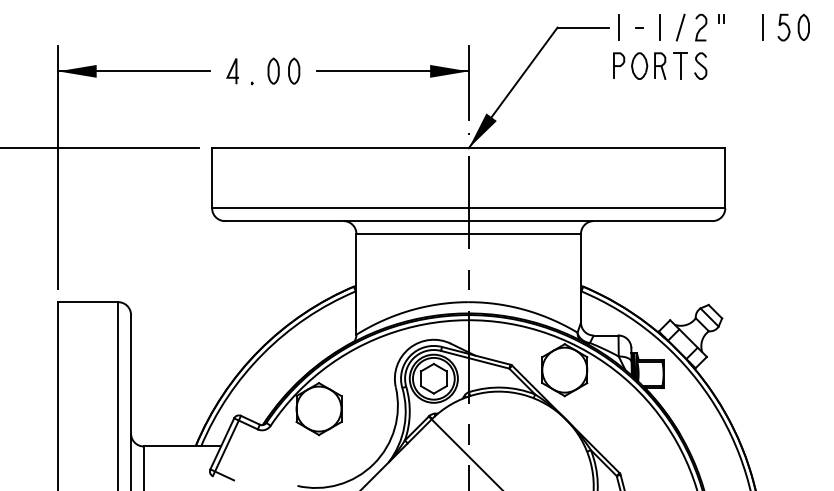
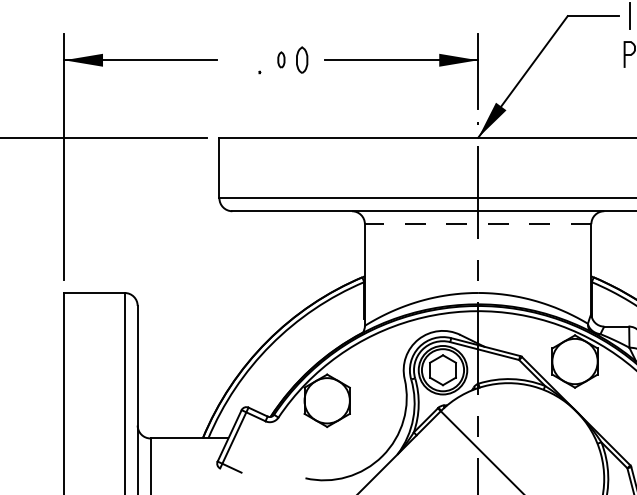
part: (273, 70) -> (281, 59), size x0.6
line: (231, 71) -> (238, 60), removed
line: (468, 233) -> (477, 223), solid -> dashed

